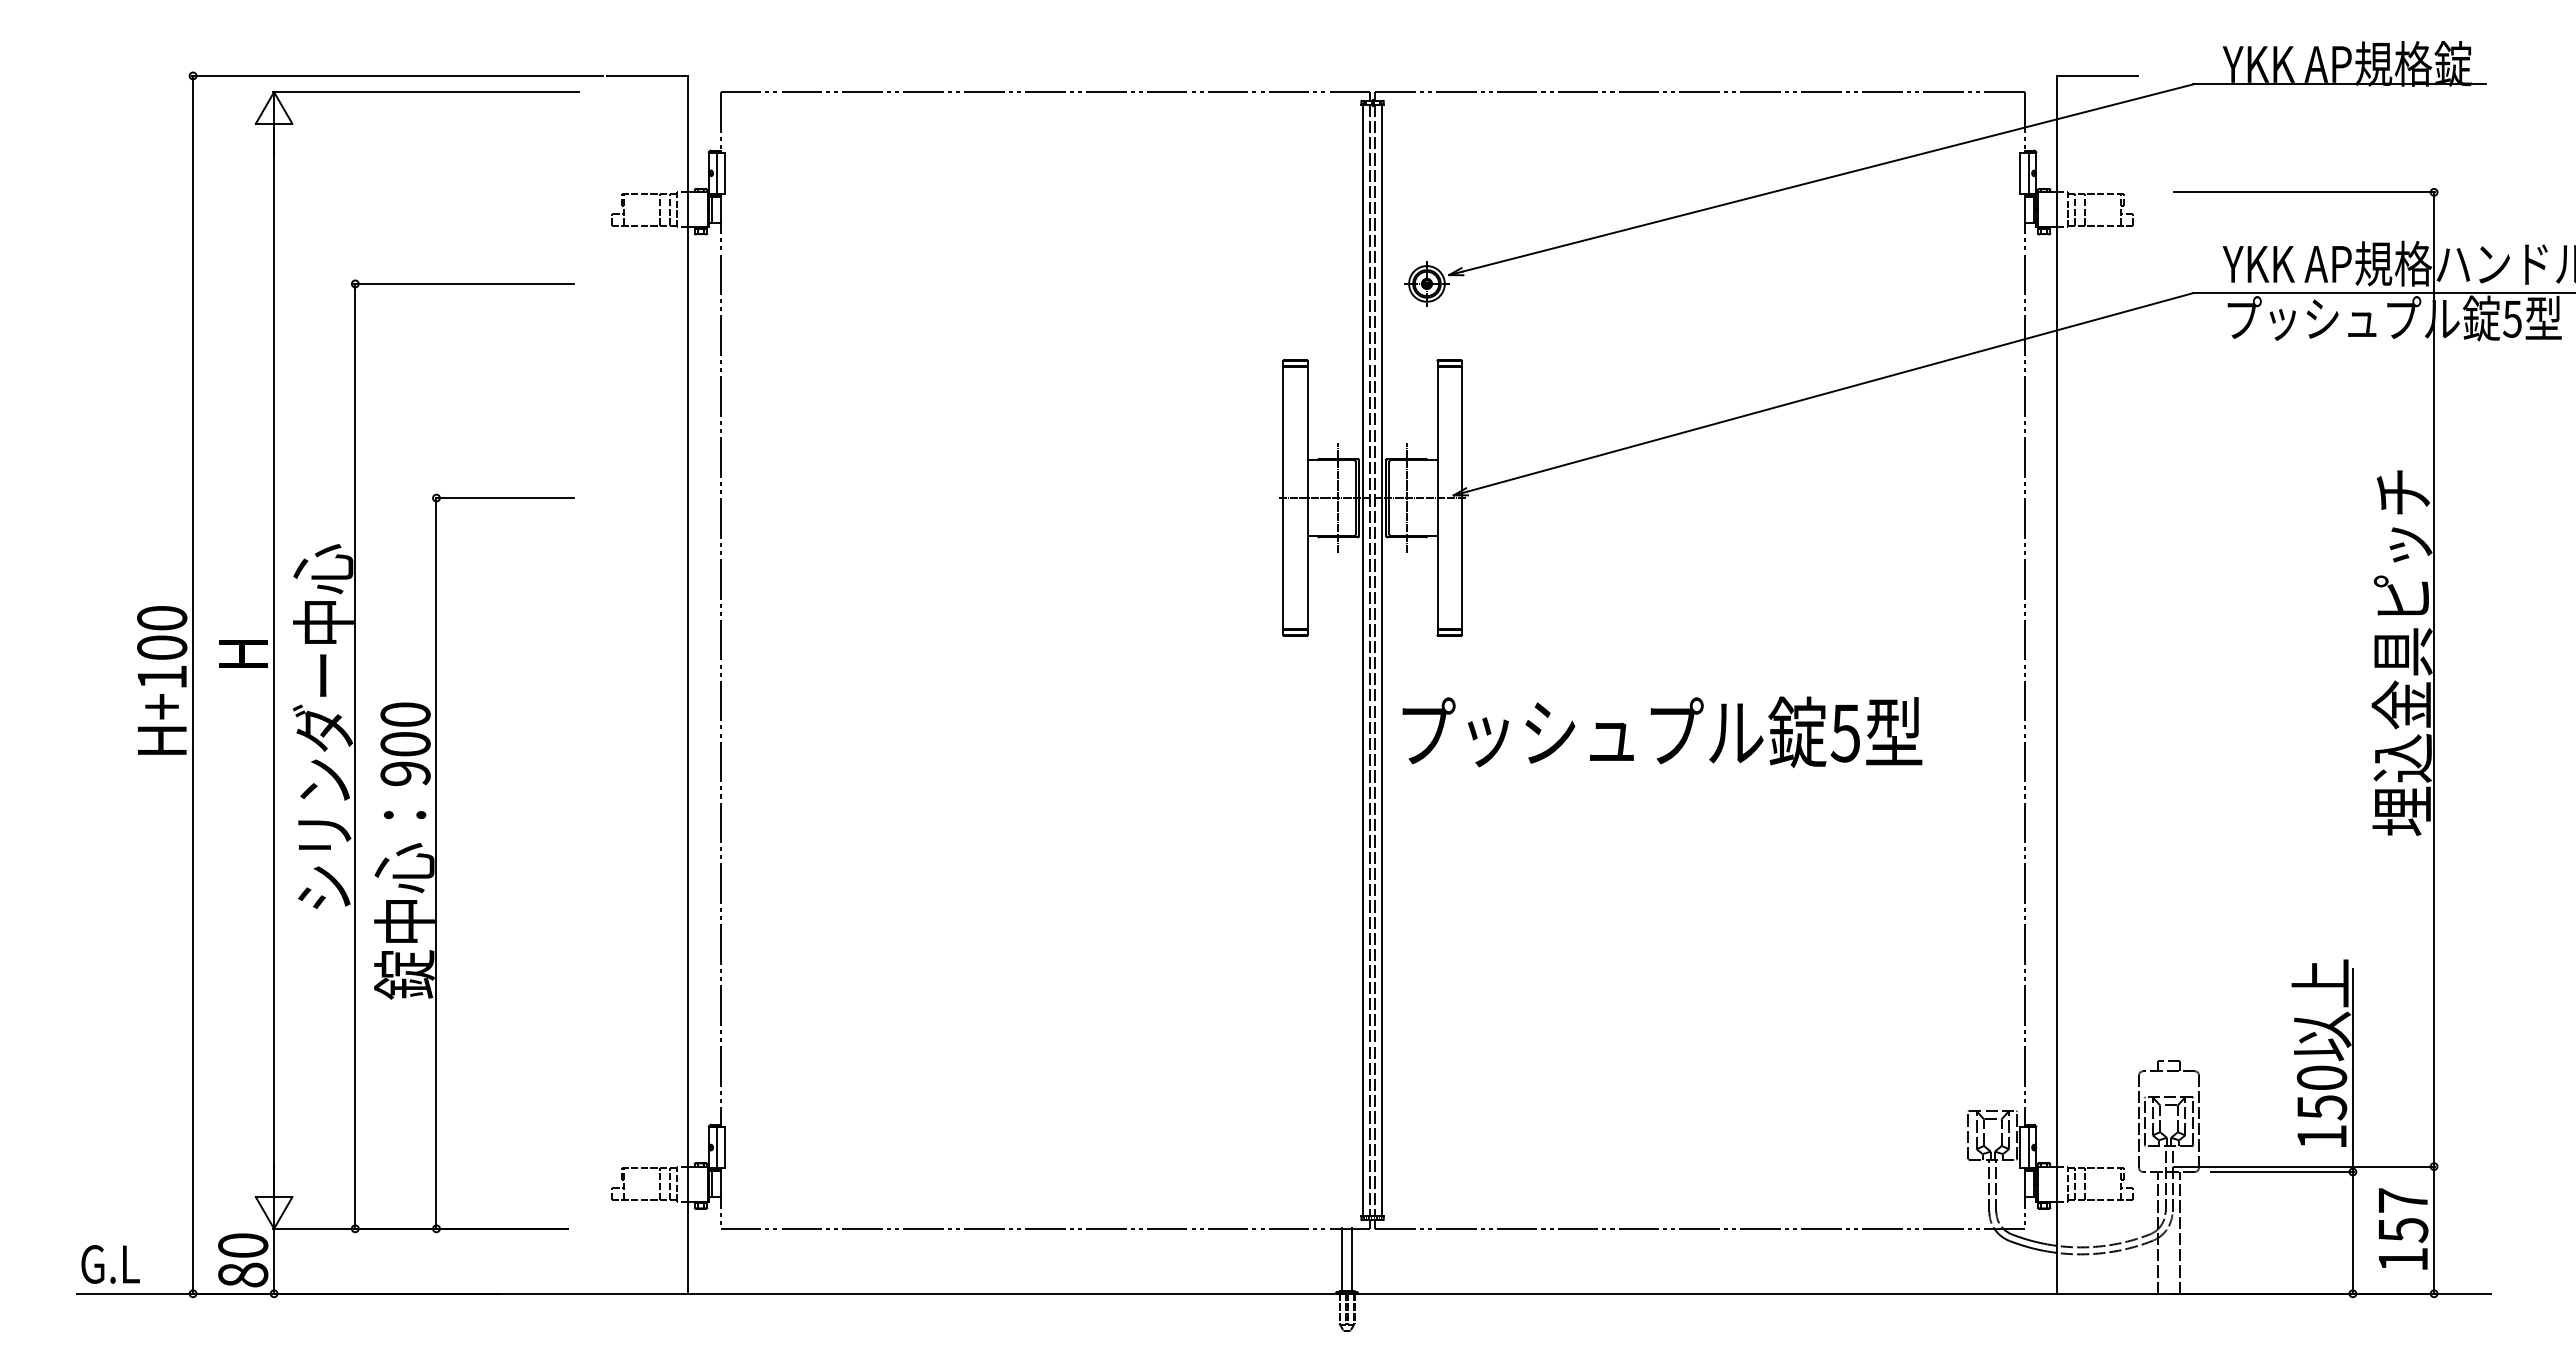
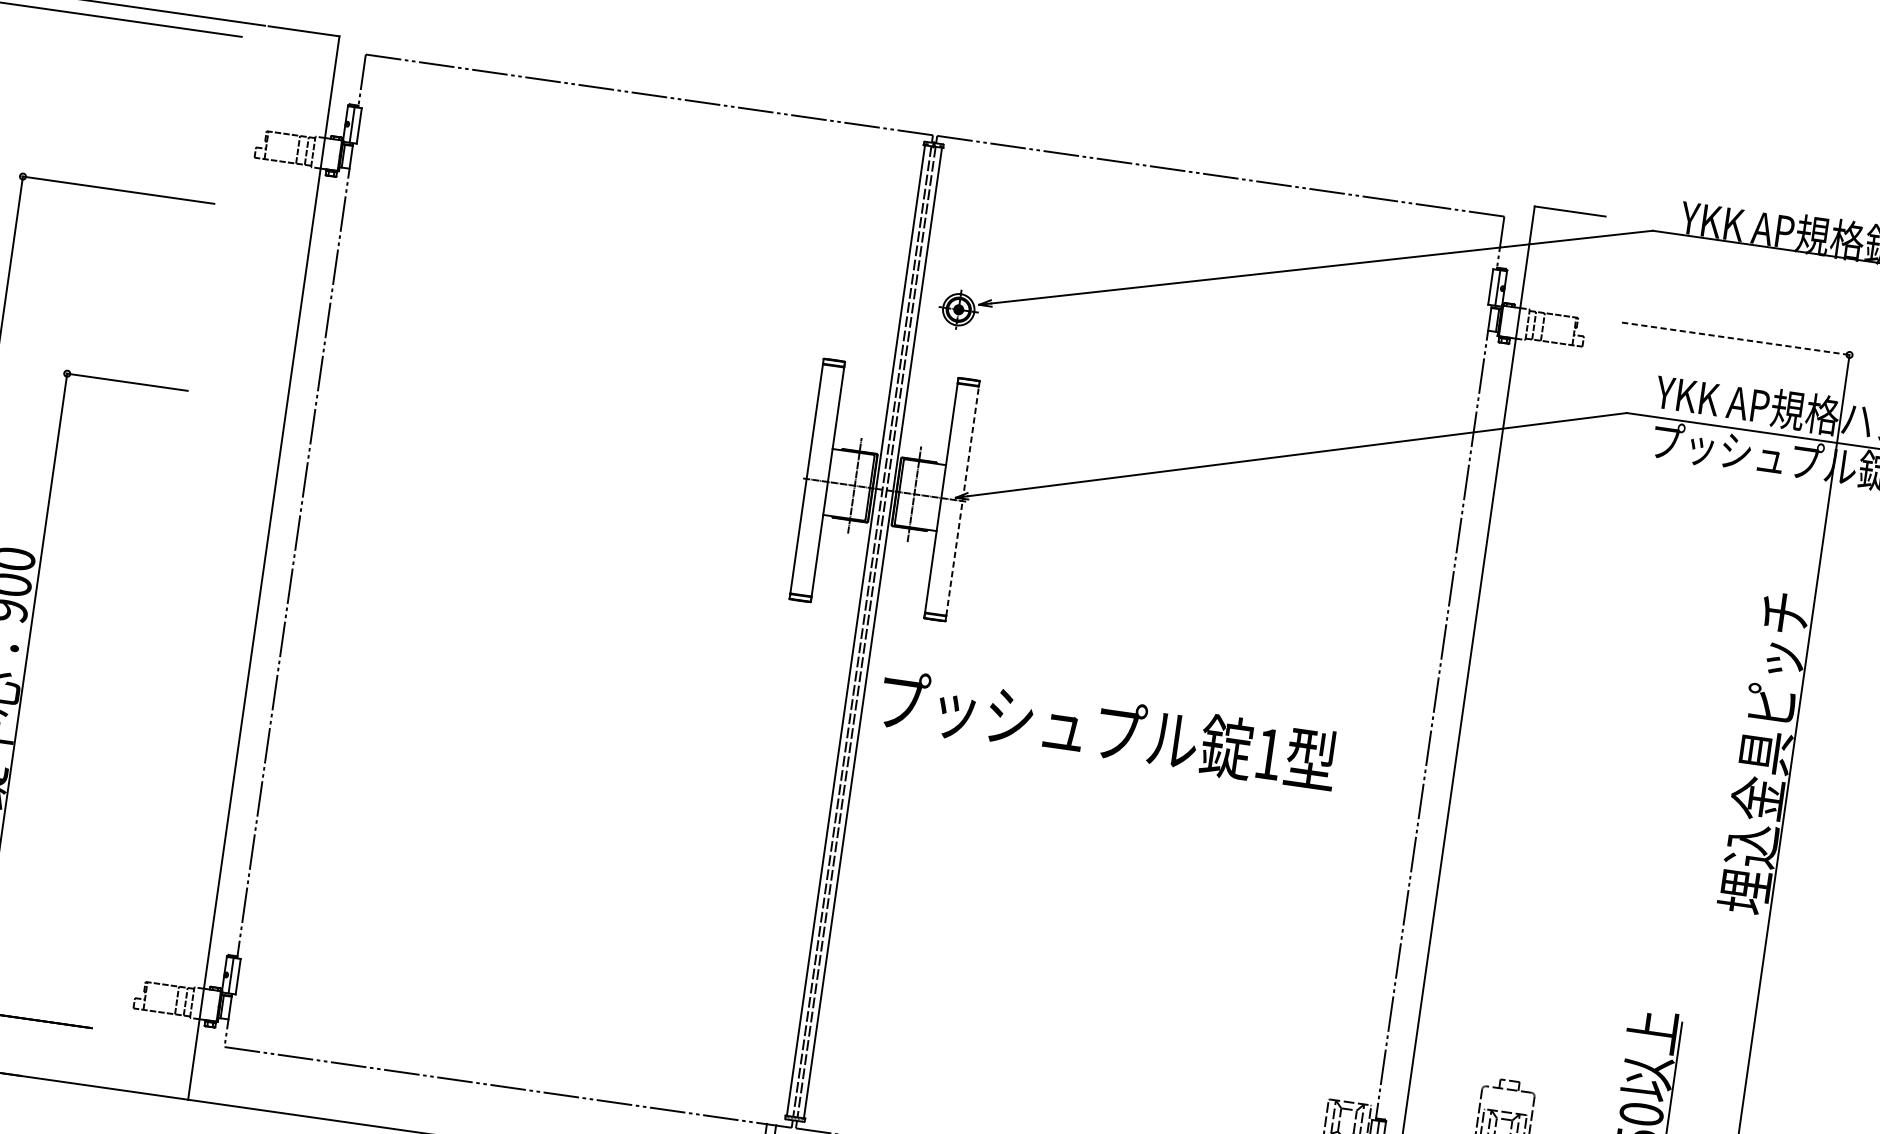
line: (2304, 192) -> (1736, 338), solid -> dashed
line: (1461, 497) -> (962, 500), solid -> dashed
text: (1844, 733) -> (1267, 754), 5 -> 1

